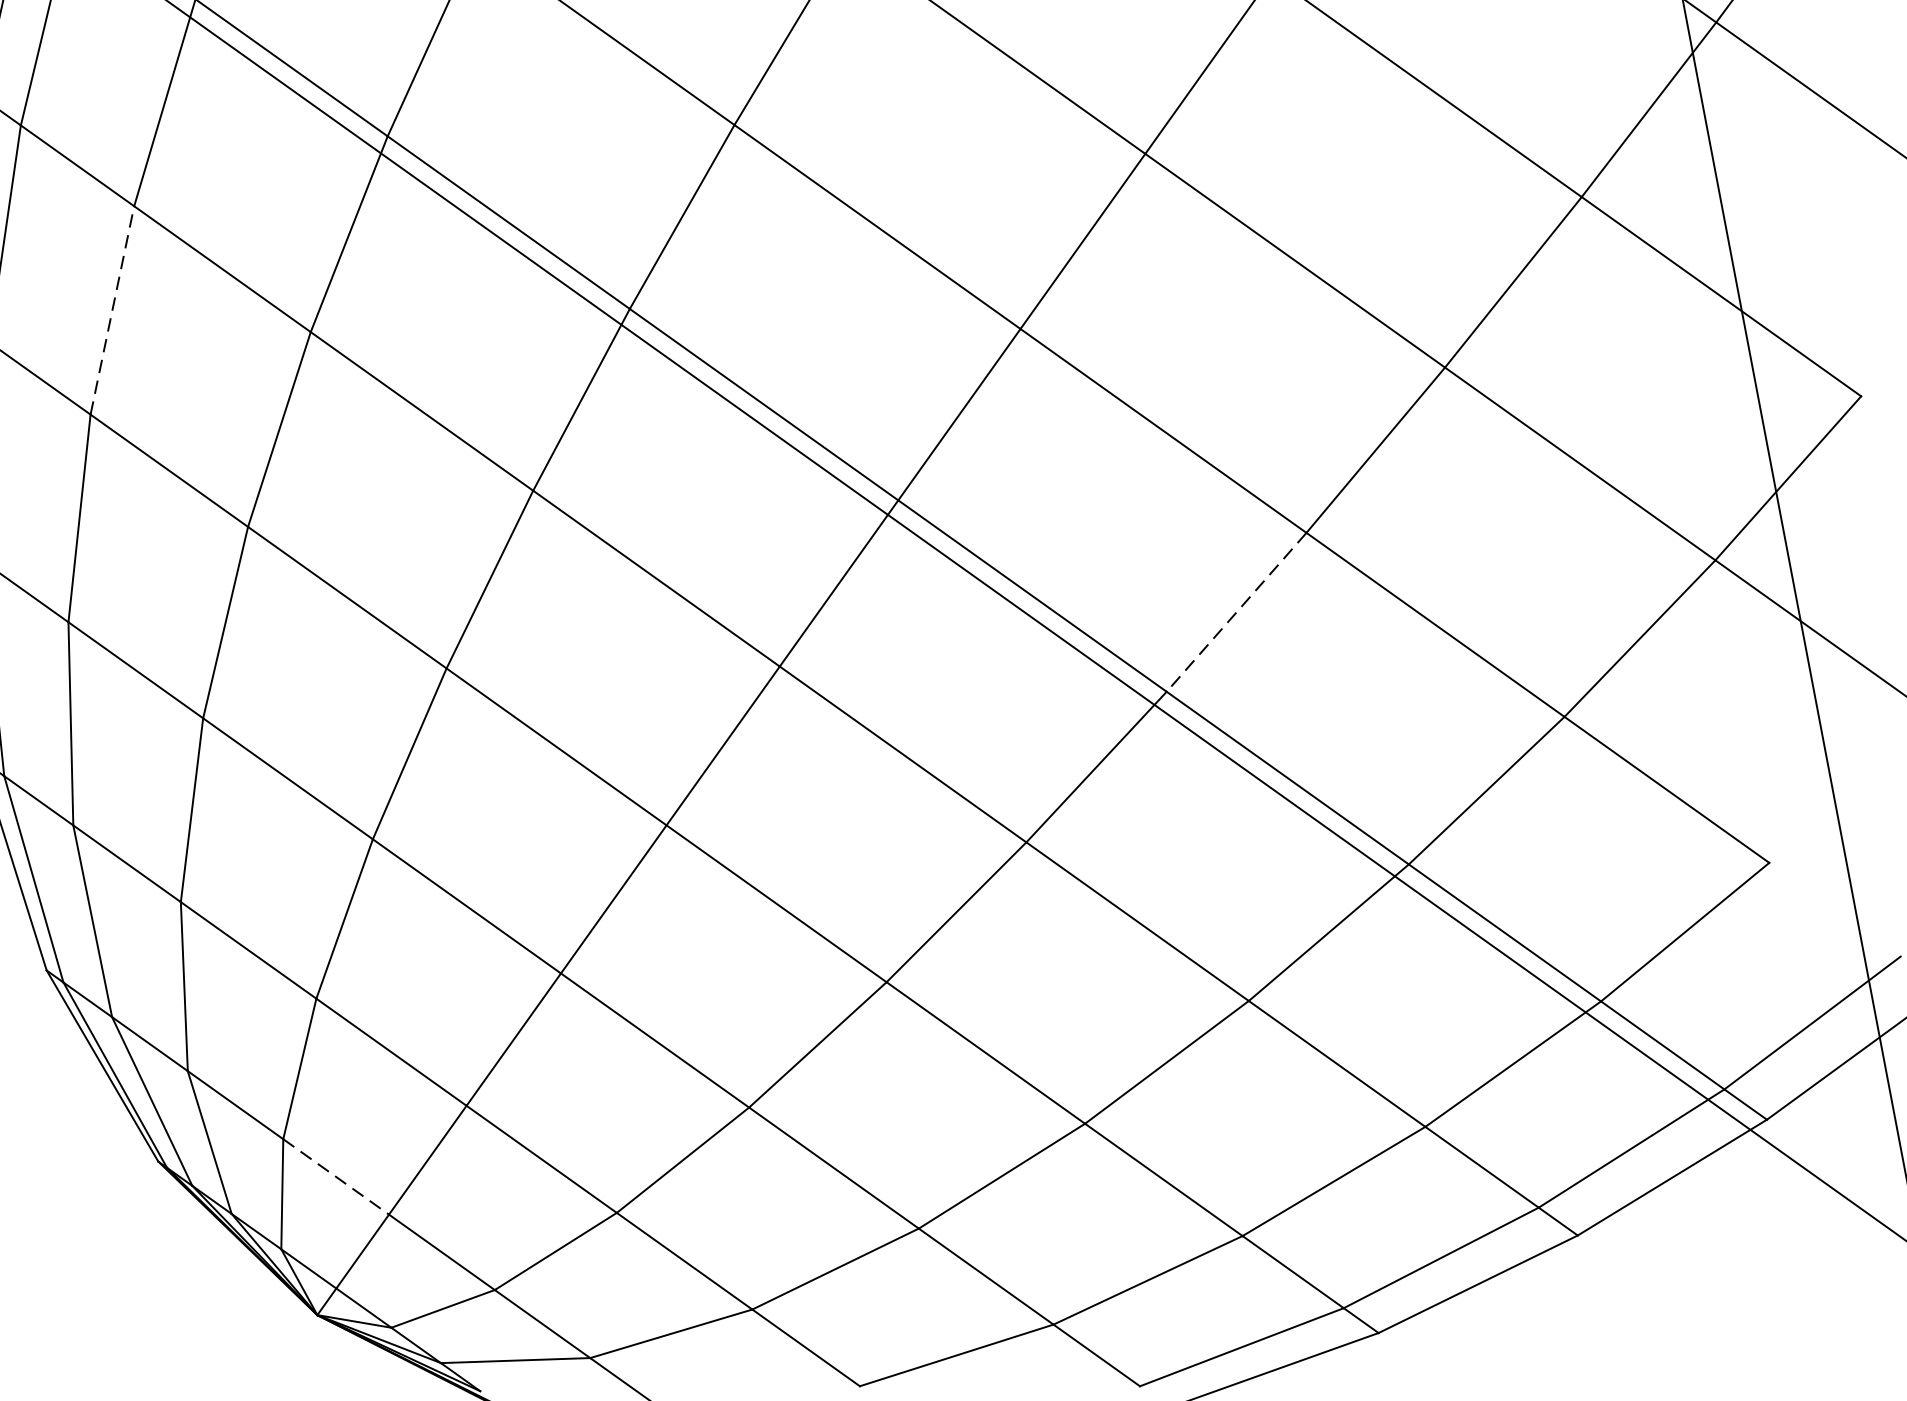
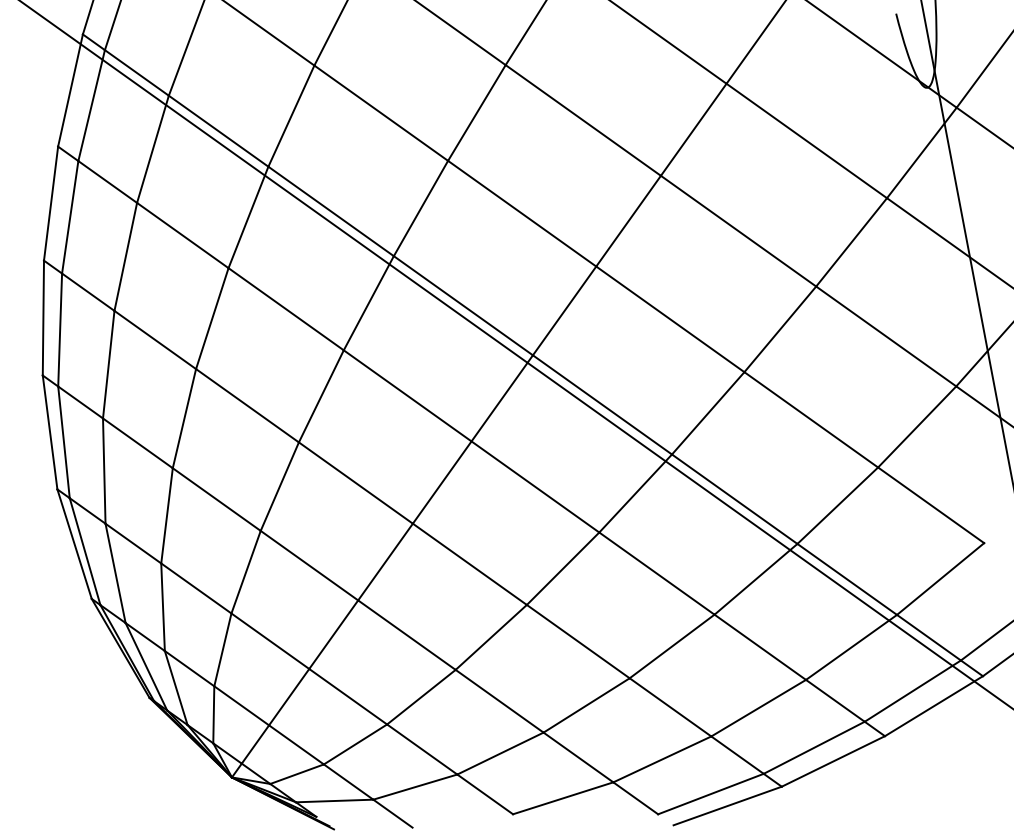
line: (111, 309) -> (125, 256), dashed -> solid
line: (1237, 612) -> (708, 413), dashed -> solid
line: (335, 1176) -> (241, 705), dashed -> solid

